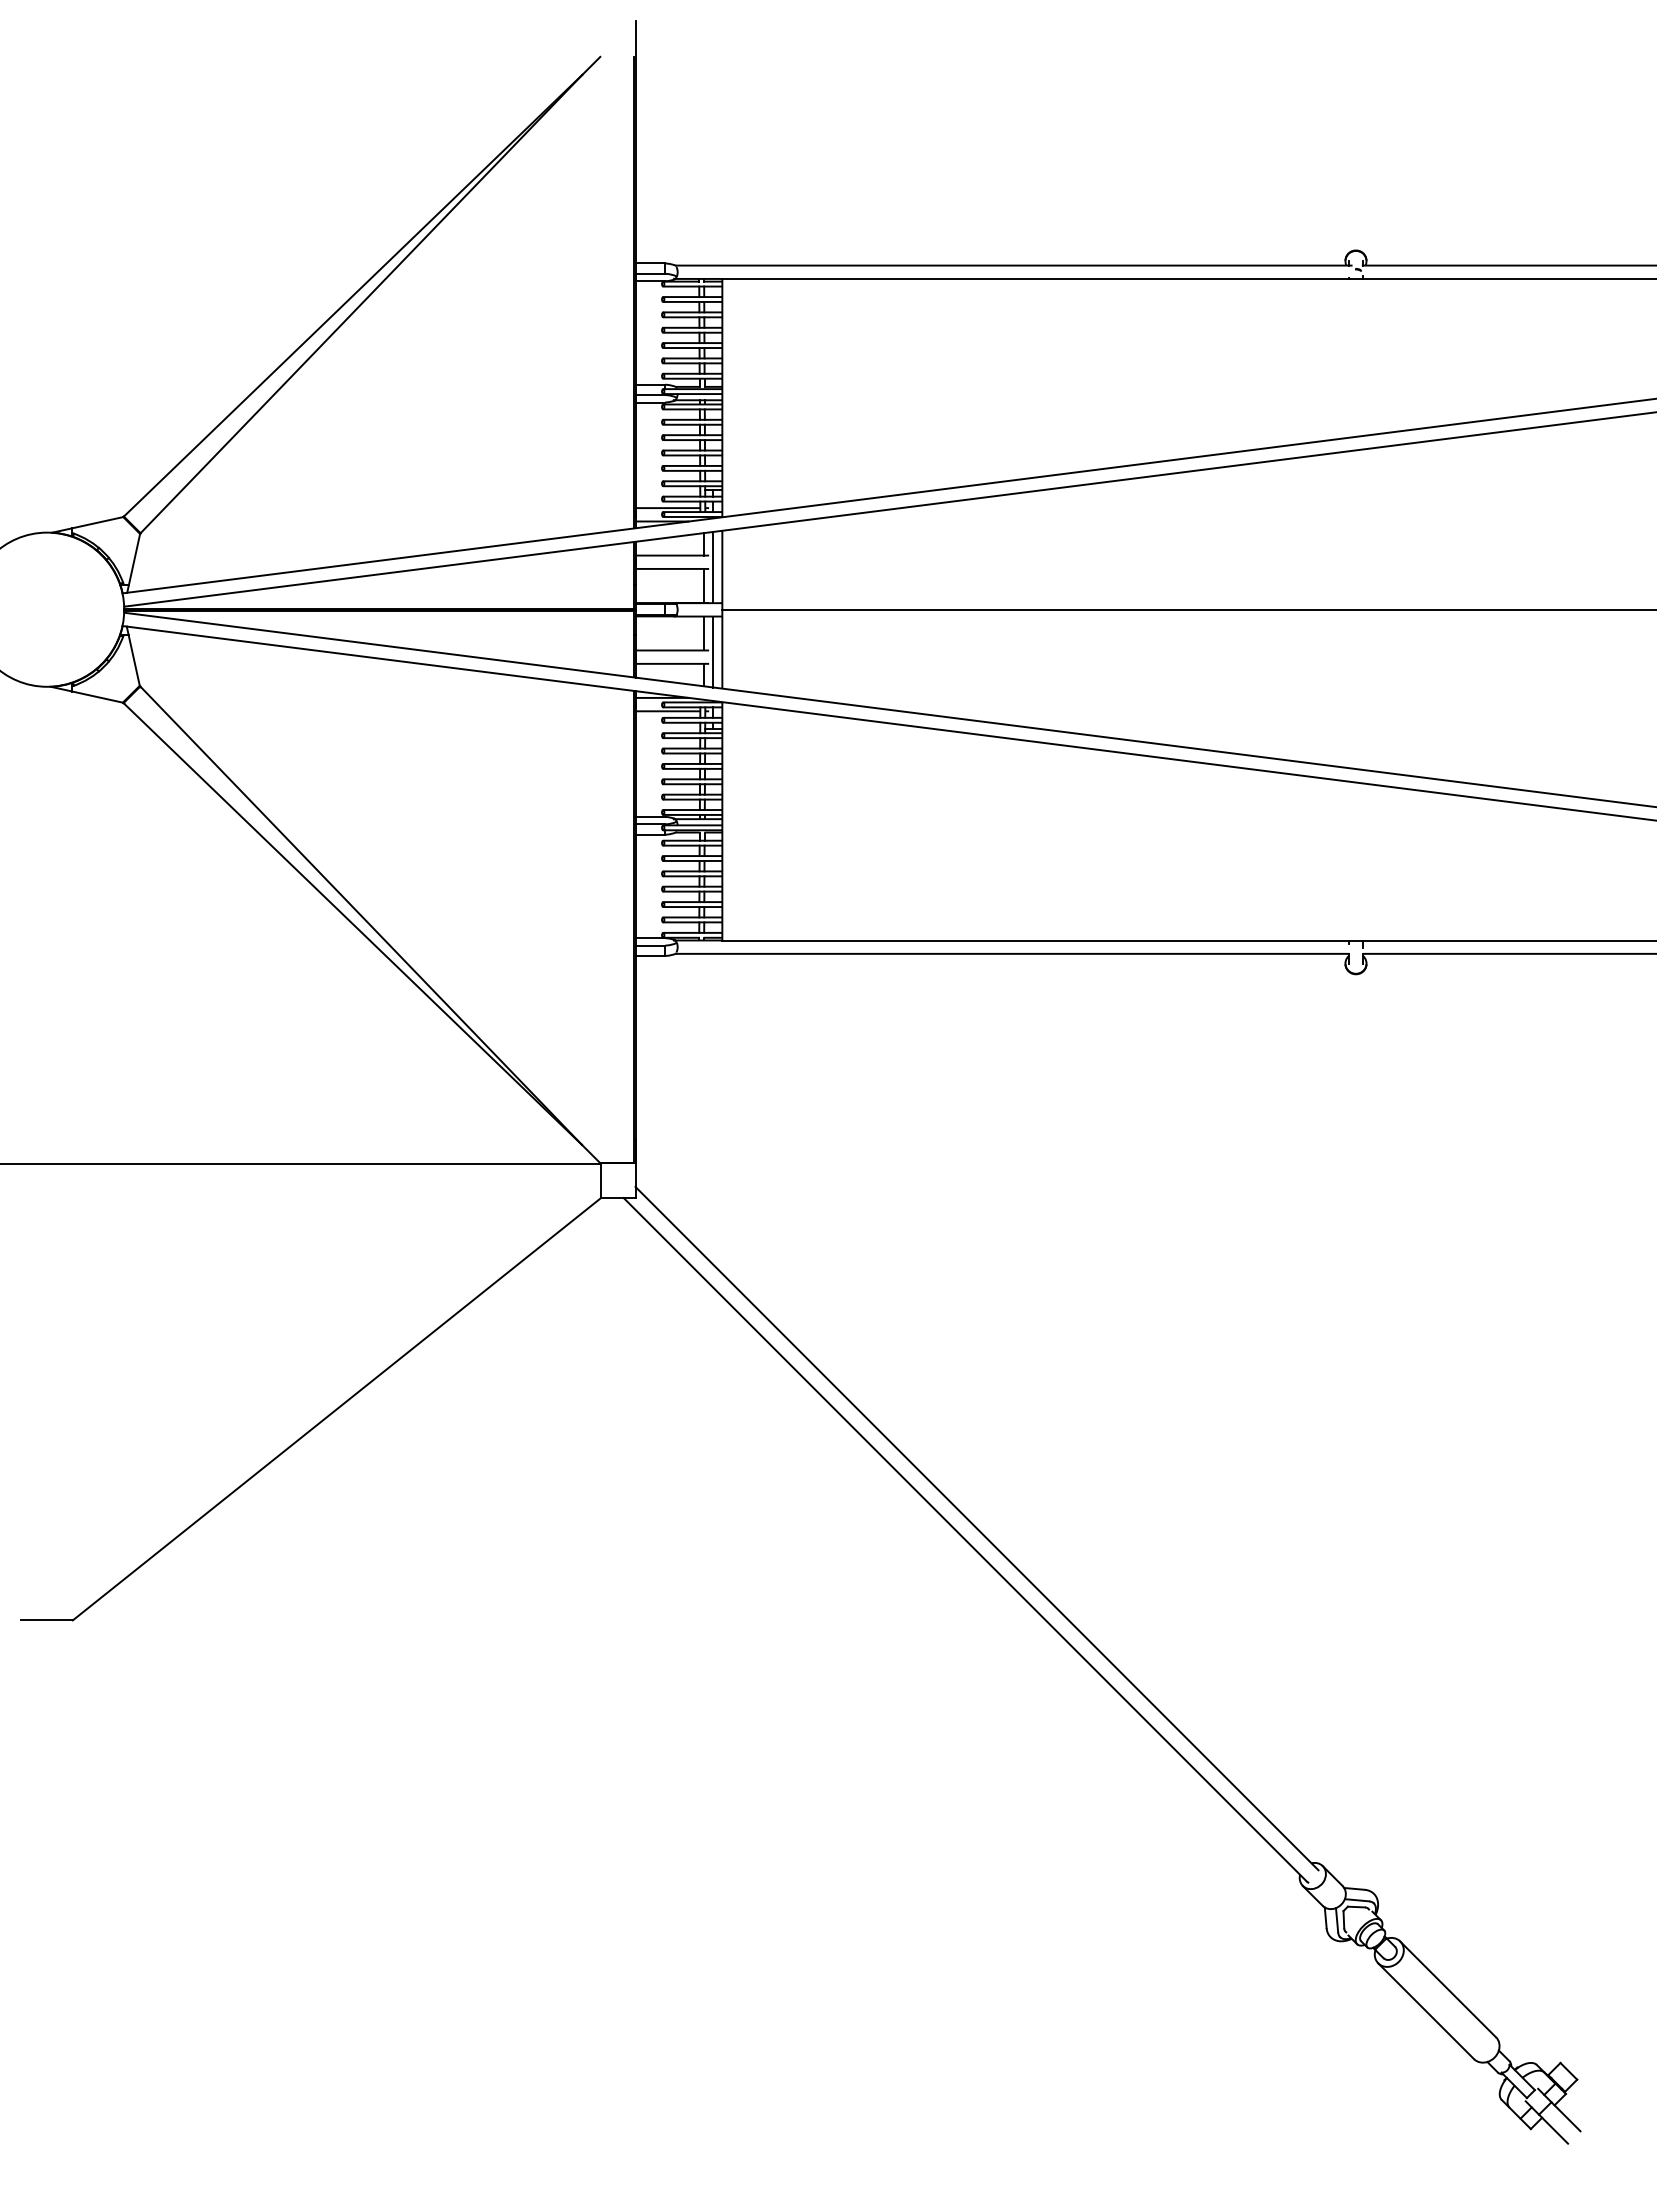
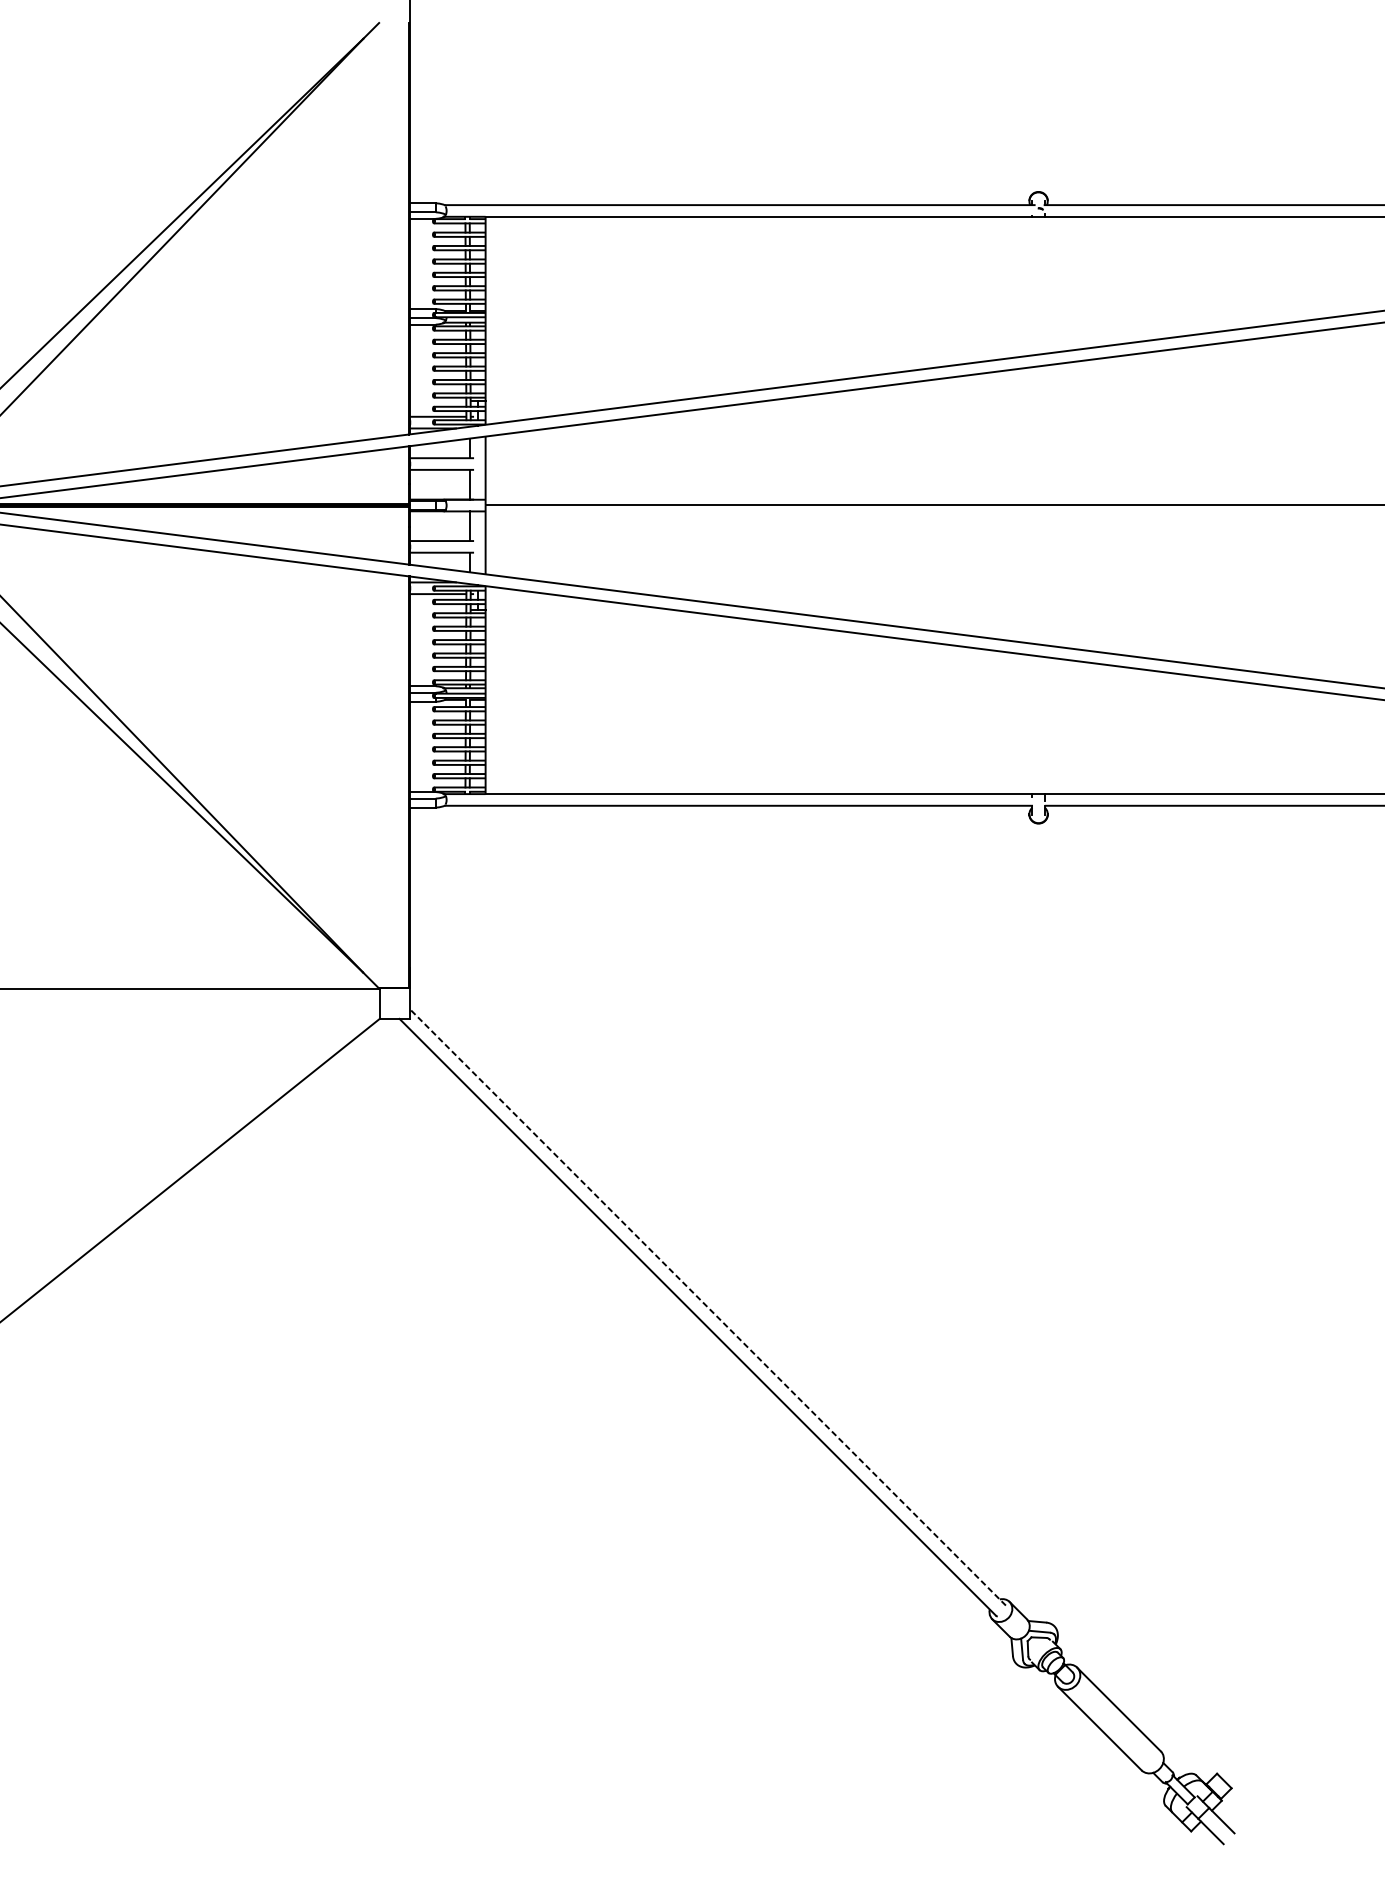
line: (713, 567) -> (477, 468), removed
line: (713, 651) -> (477, 541), removed
line: (976, 1528) -> (707, 1307), solid -> dashed

